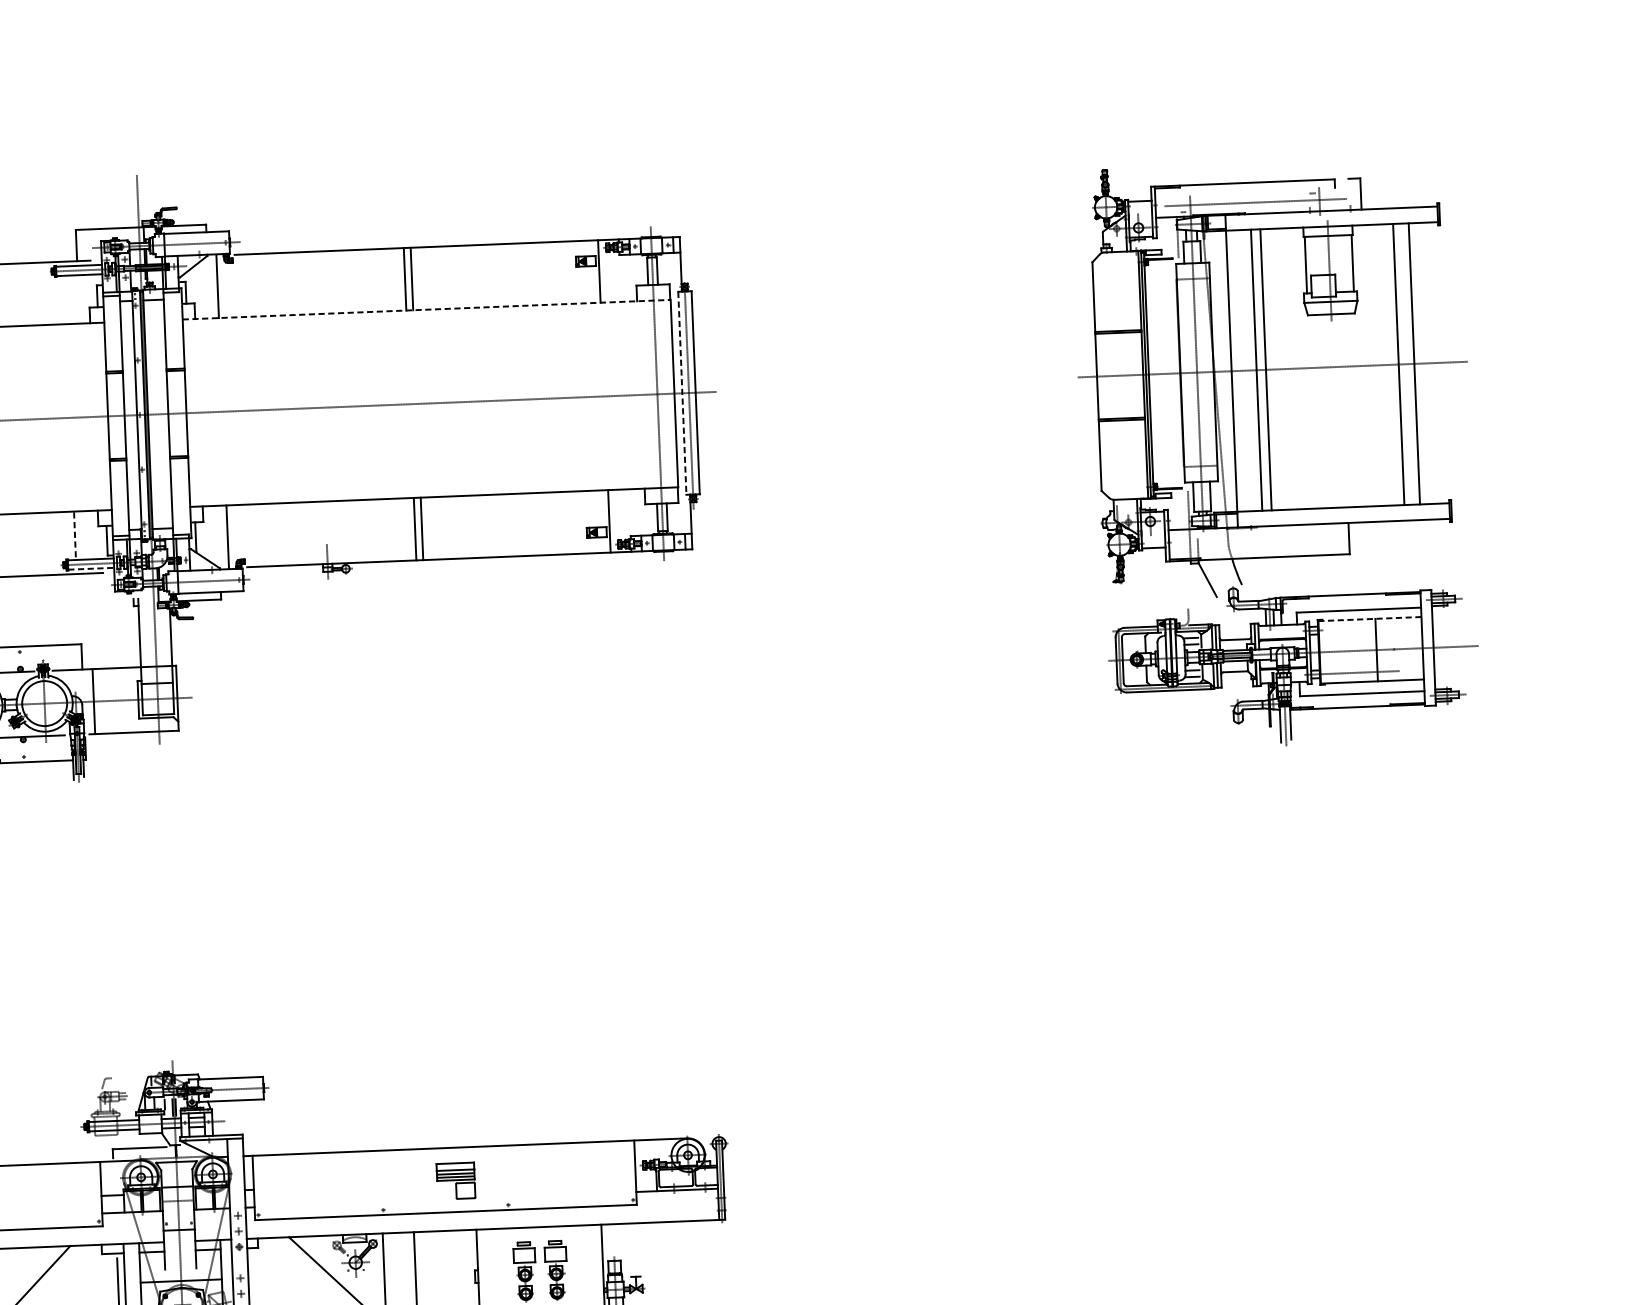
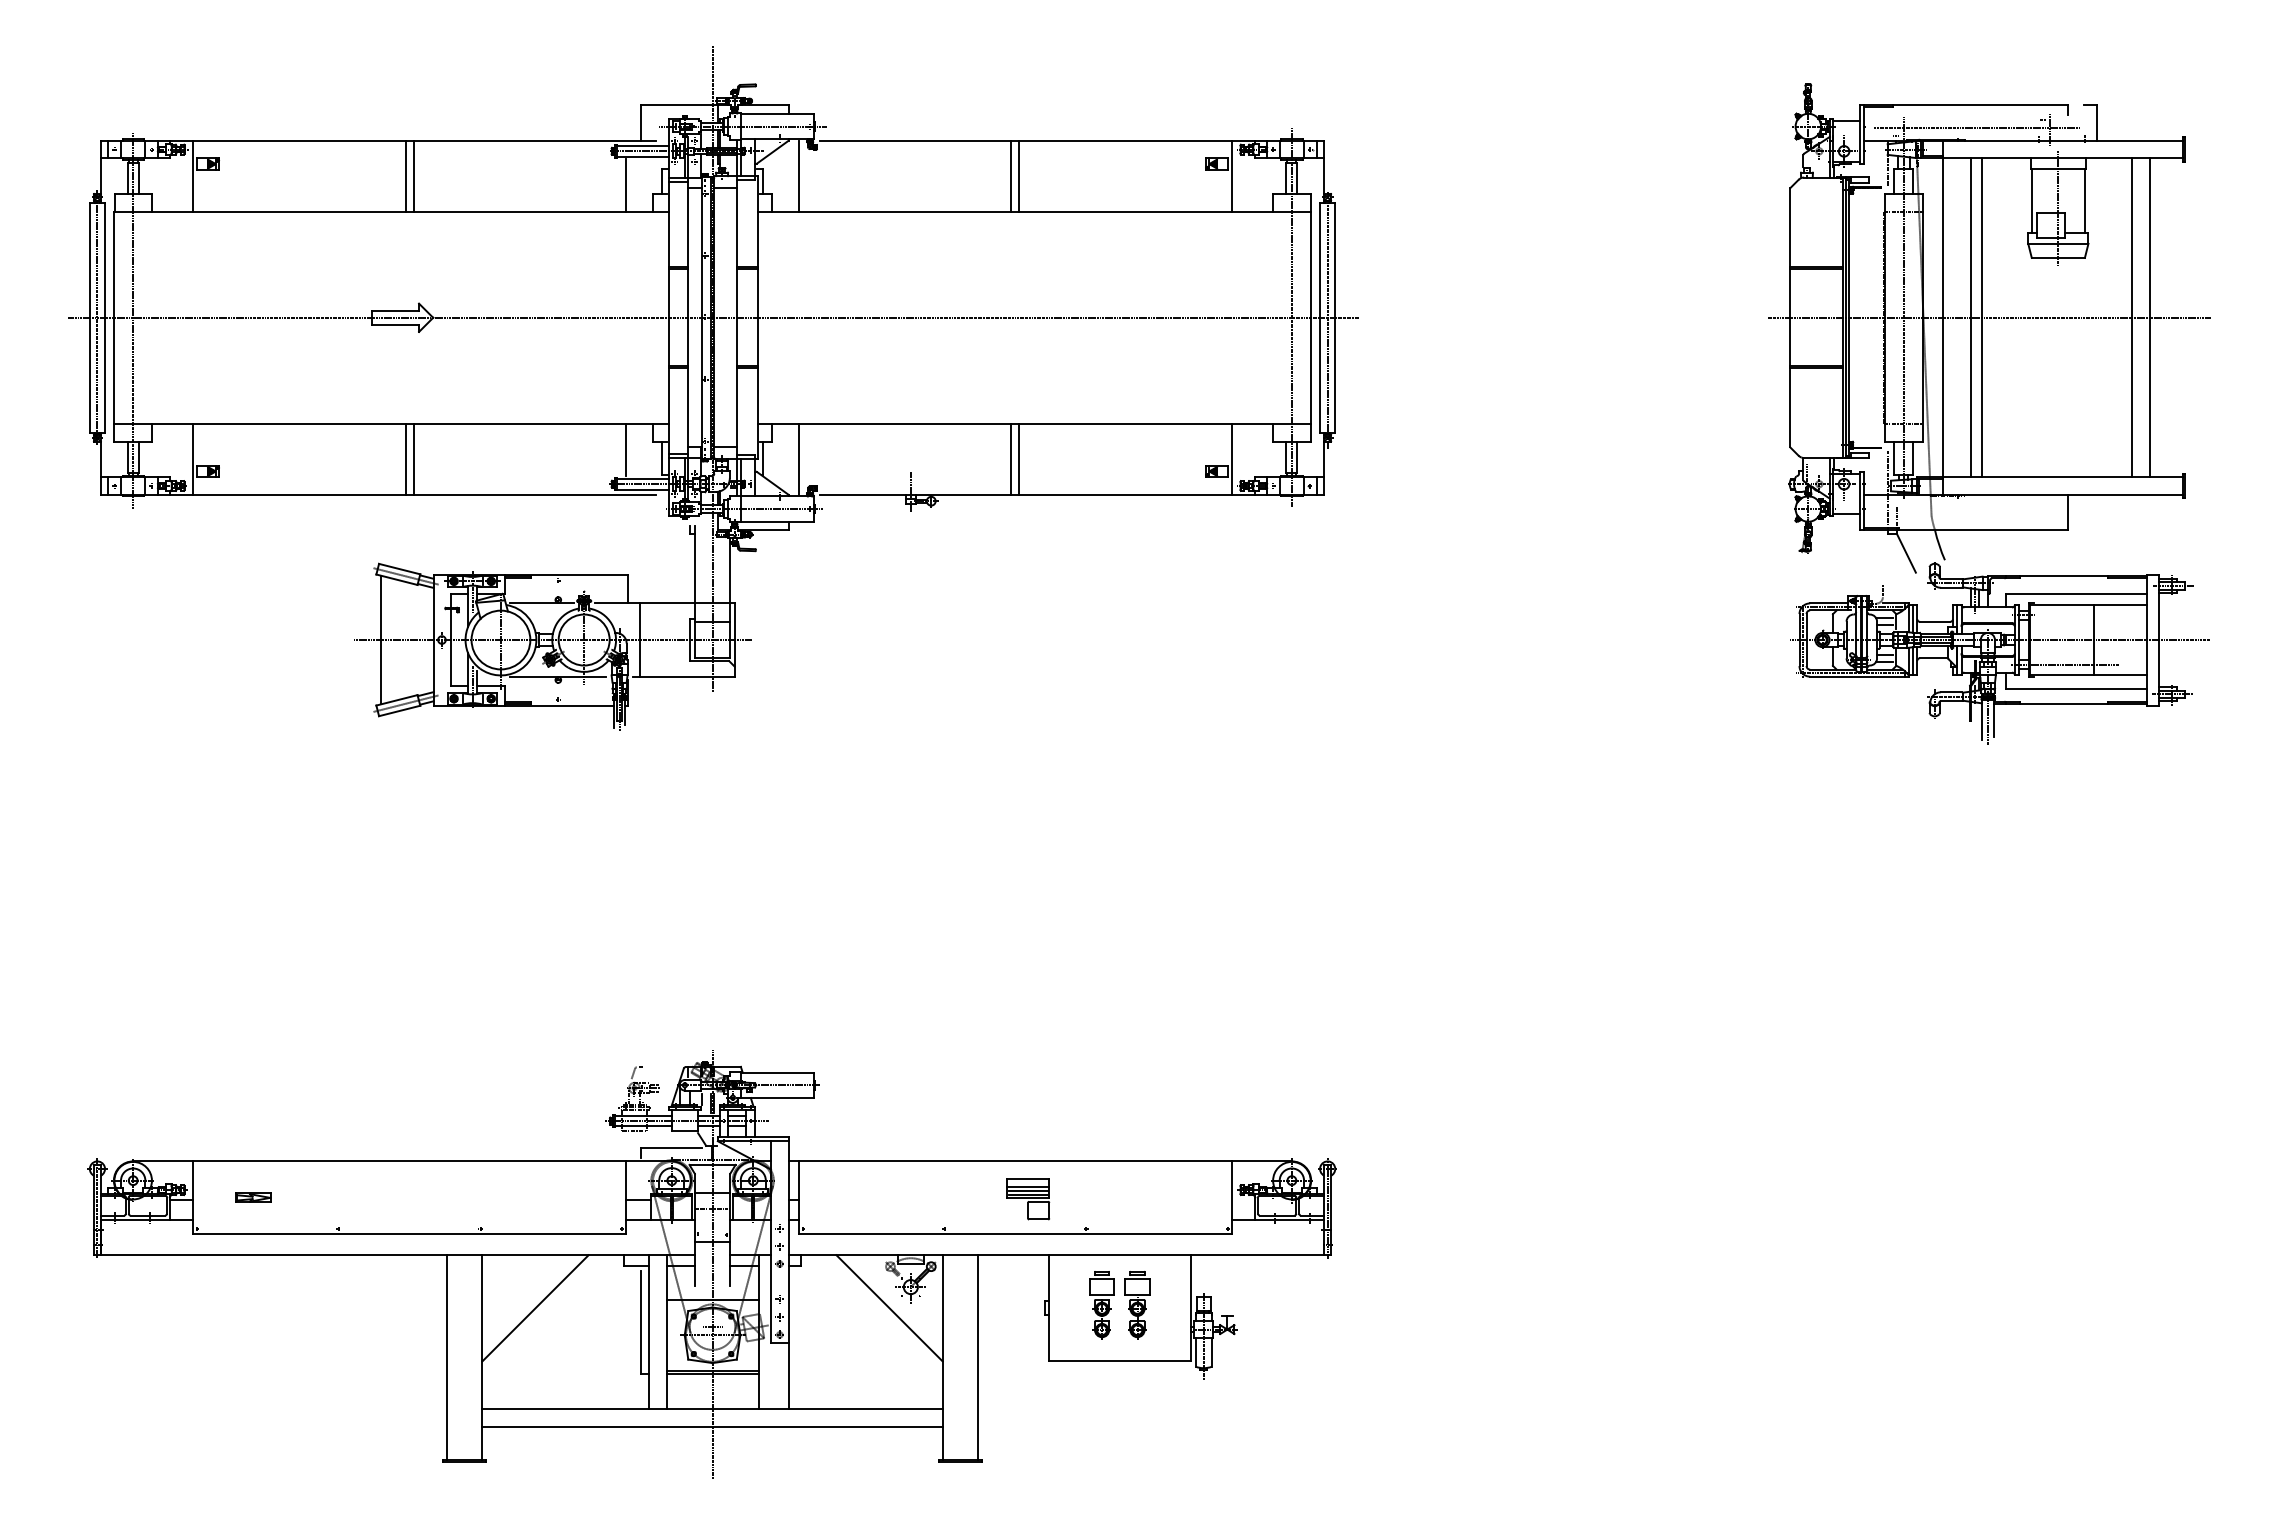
line: (65, 301) -> (626, 185), added
line: (426, 309) -> (1034, 211), dashed -> solid
line: (682, 393) -> (1320, 318), dashed -> solid
line: (75, 534) -> (626, 449), dashed -> solid
line: (91, 568) -> (643, 489), dashed -> solid
line: (1369, 618) -> (2087, 604), dashed -> solid

